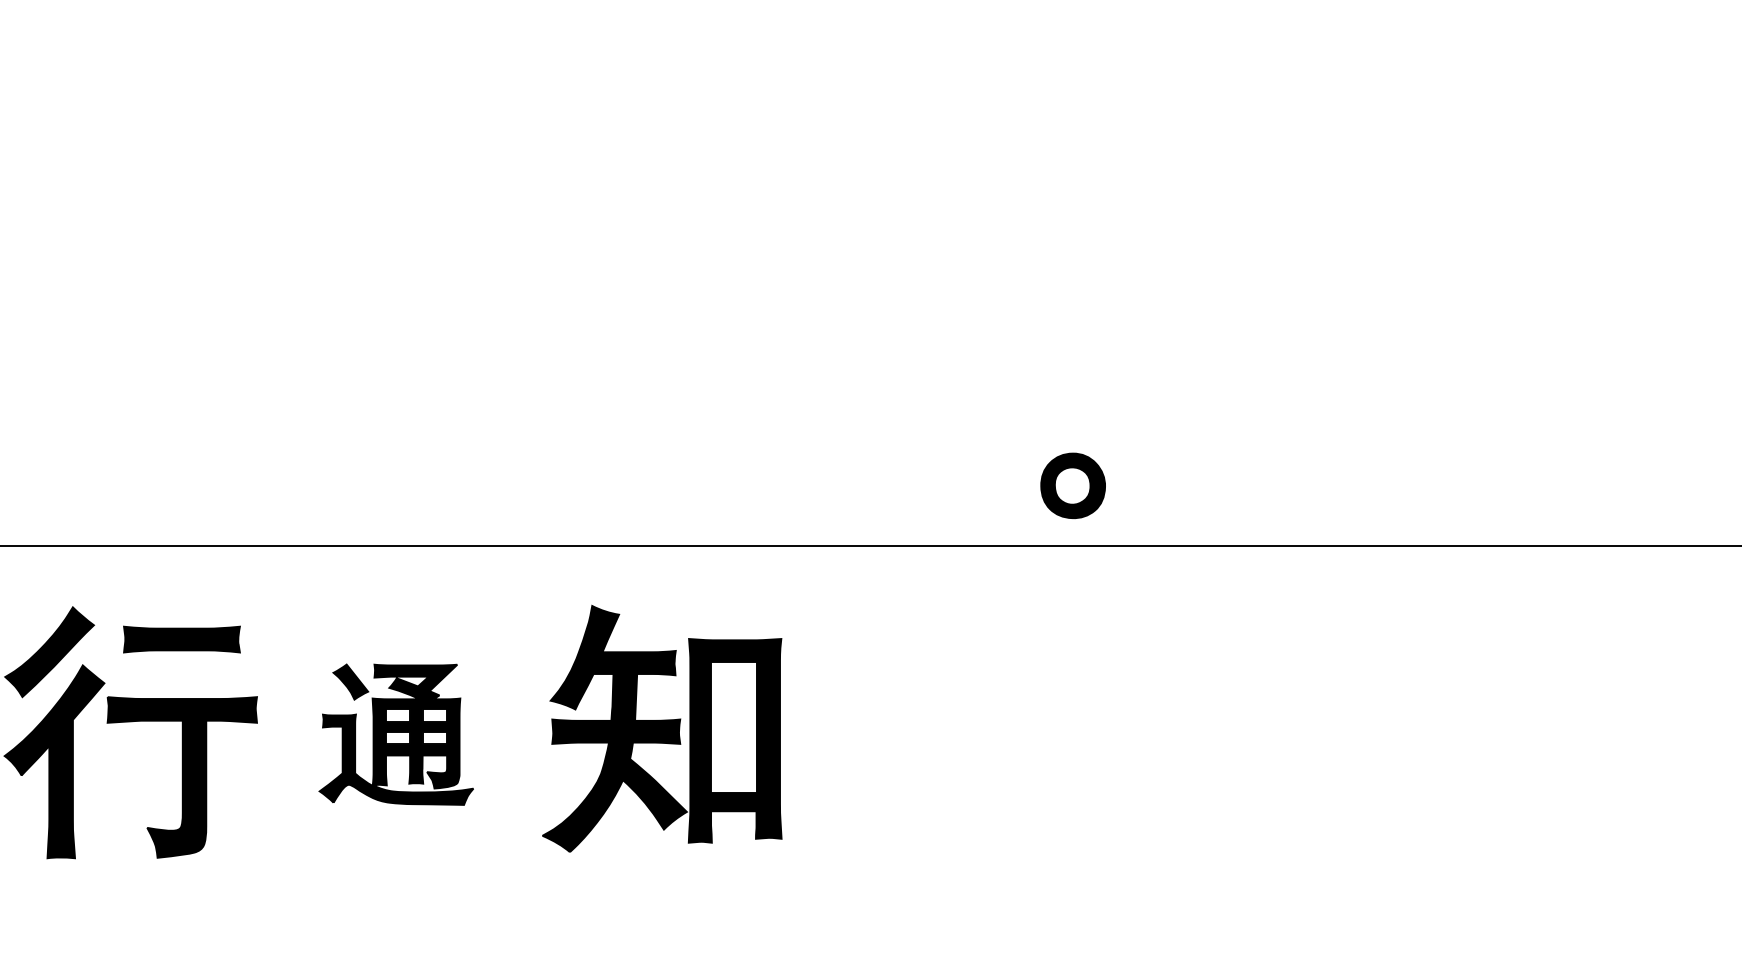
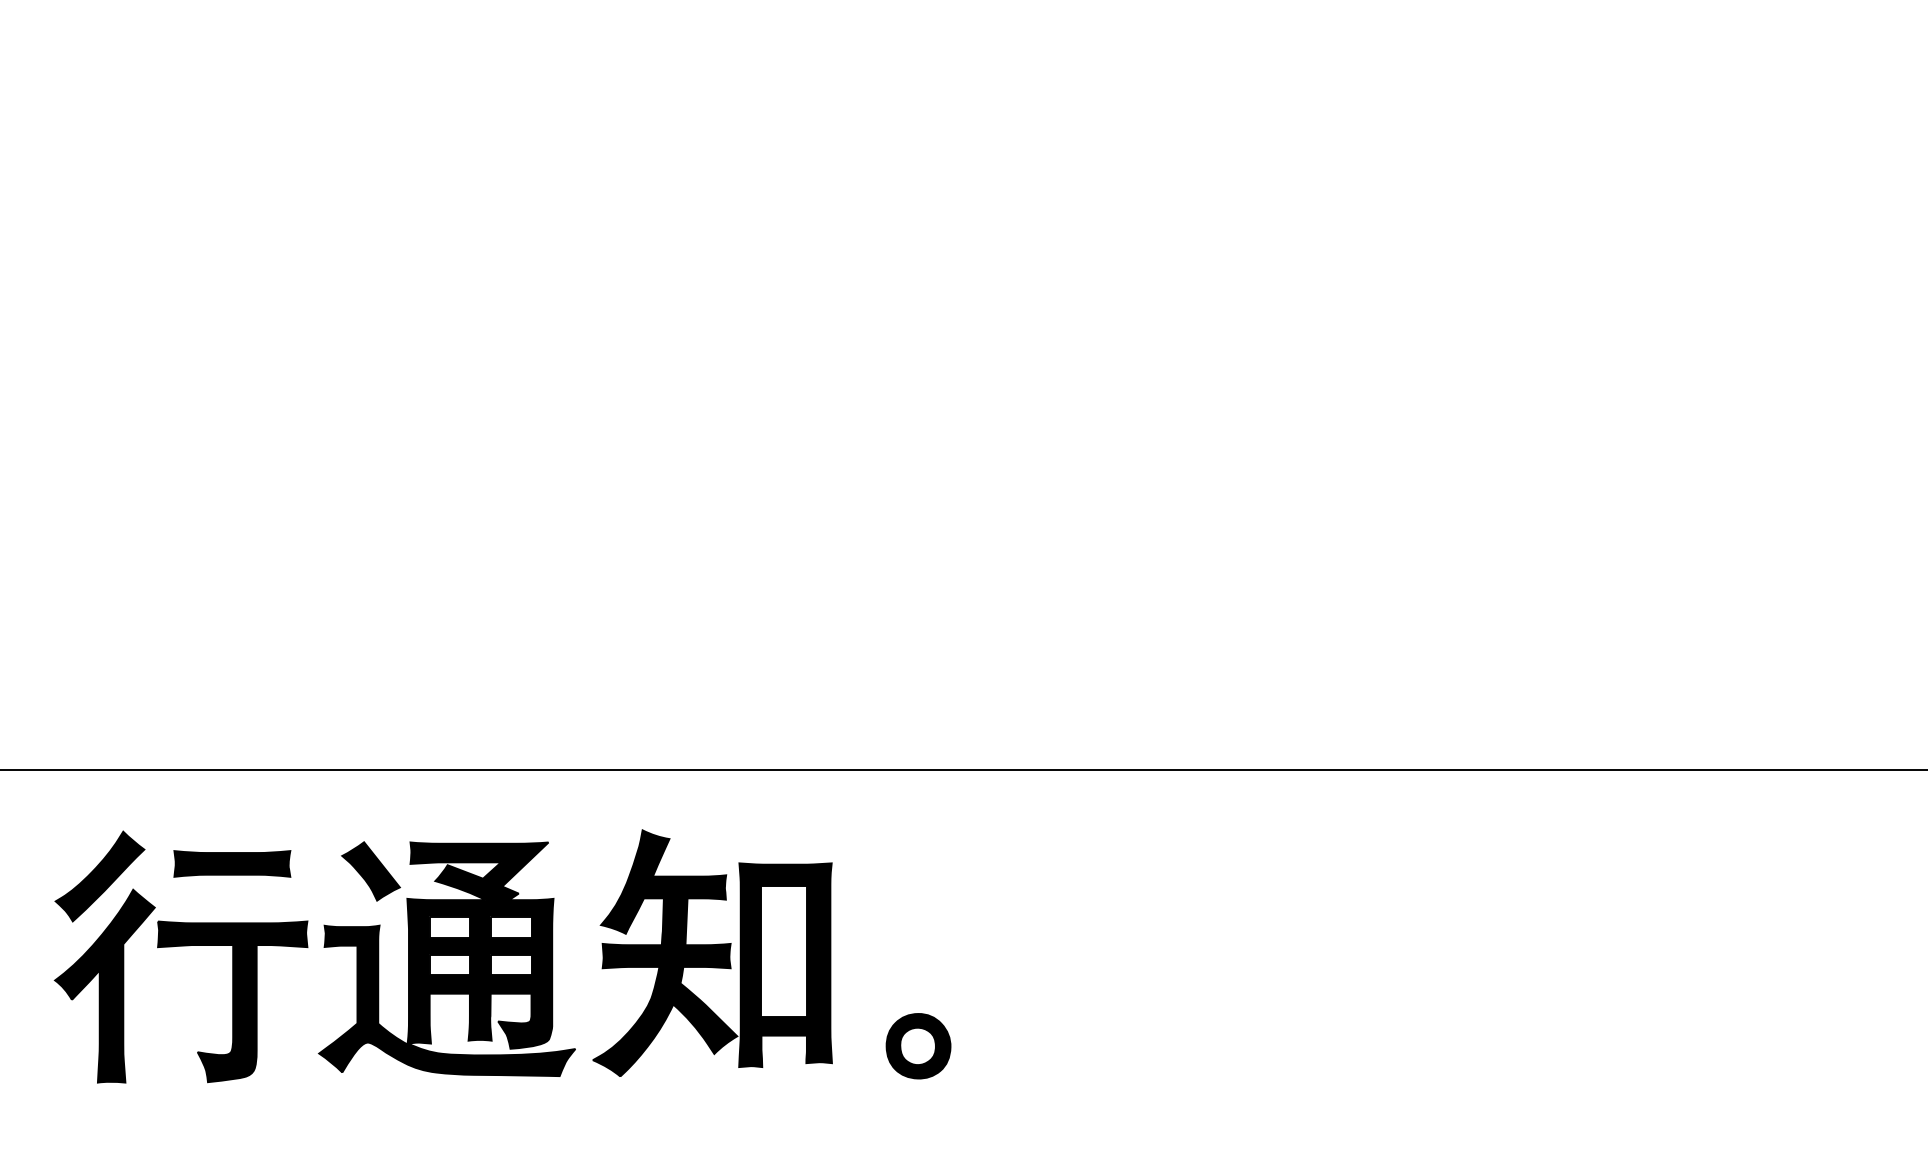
part: (1073, 486) -> (918, 1046), moved
part: (396, 734) -> (446, 958), size x1.67

